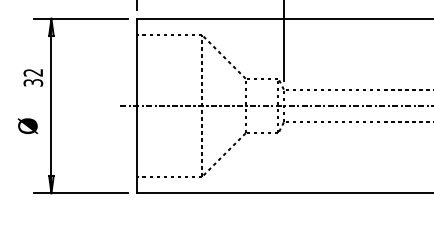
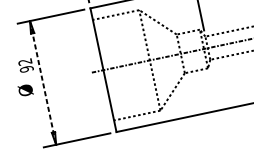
text: (32, 82) -> (26, 69), 32 -> 92
line: (51, 106) -> (43, 83), solid -> dashed
text: (27, 126) -> (25, 90), moved

